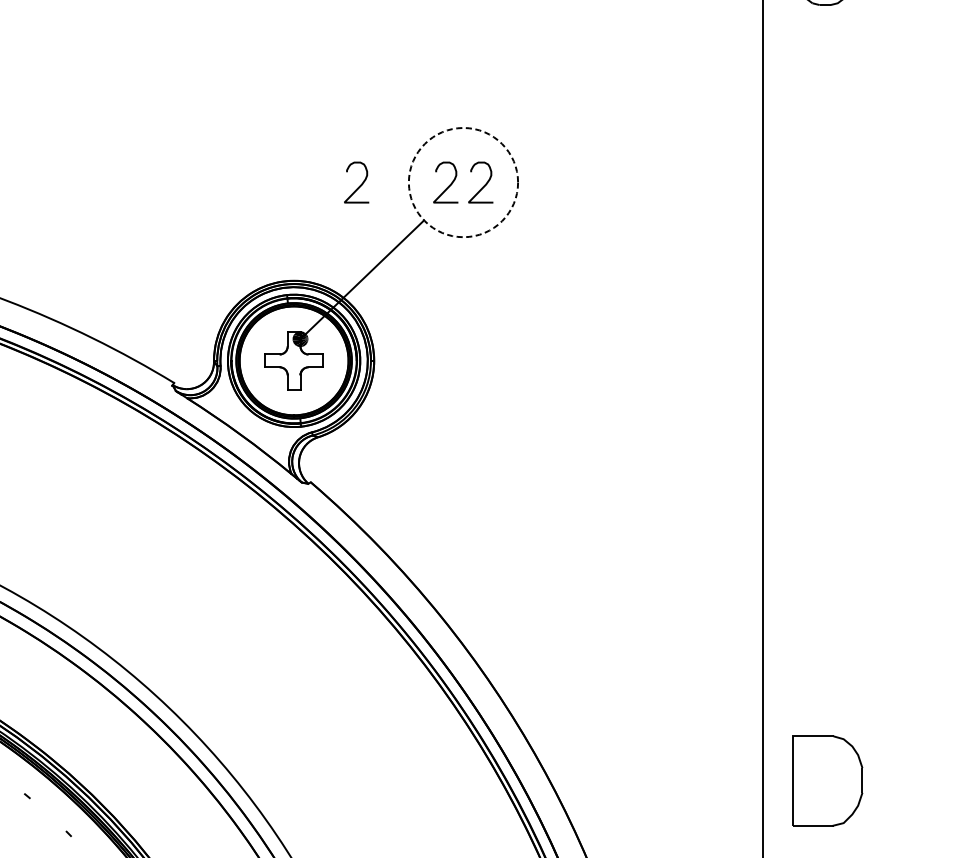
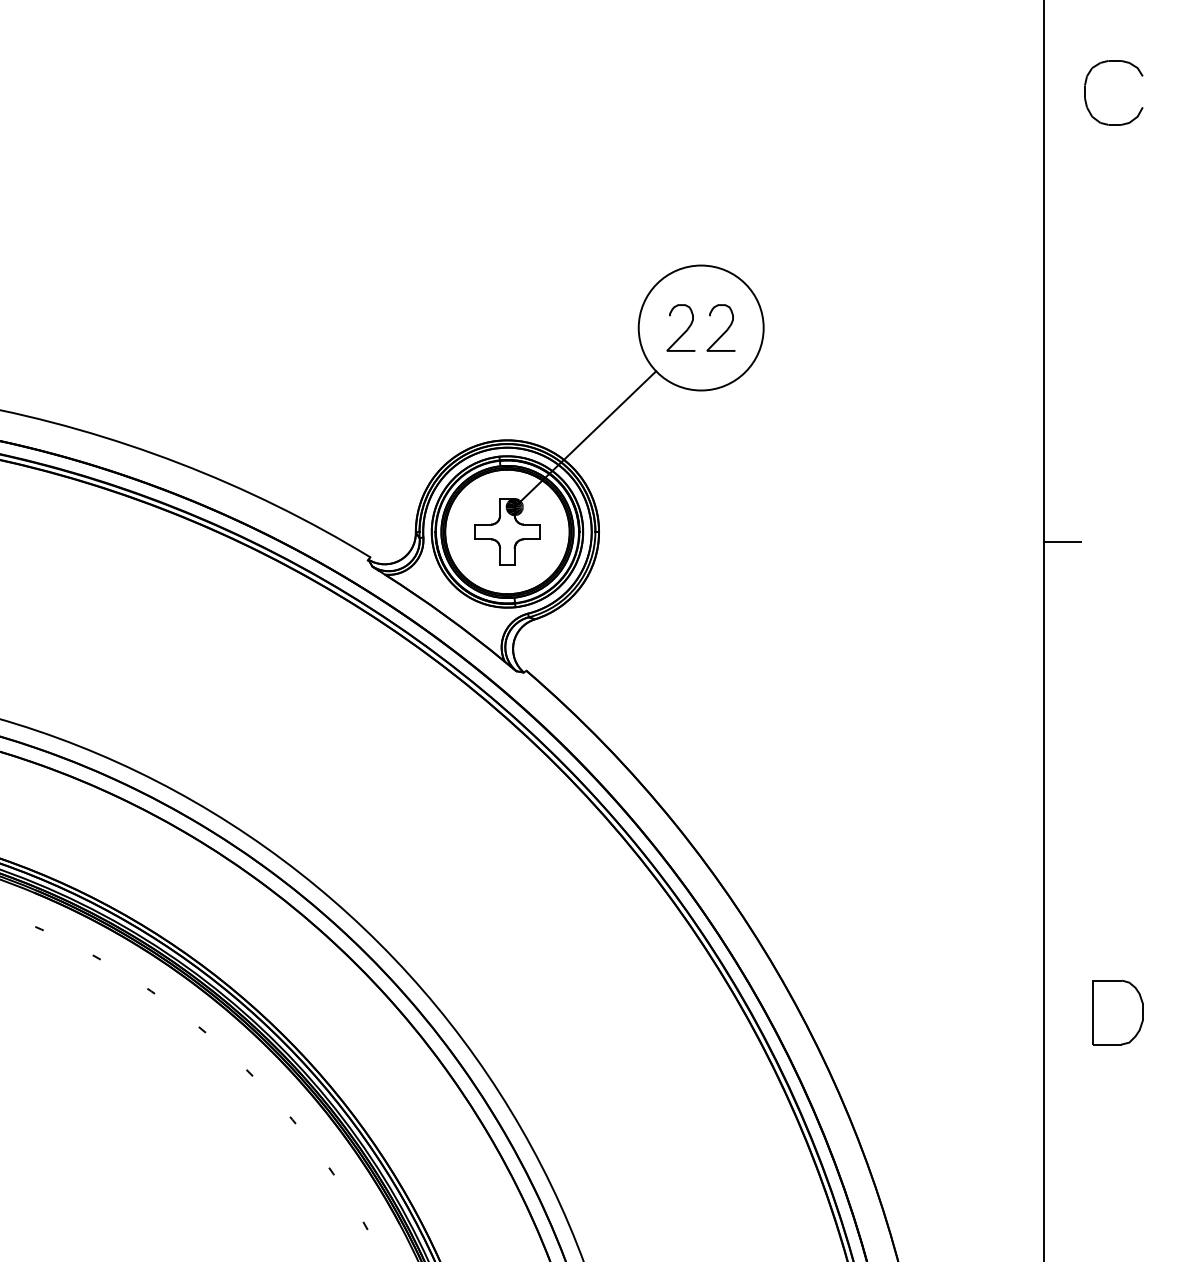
circle: (462, 182) -> (700, 327), dashed -> solid
curve: (359, 185) -> (582, 331), removed
line: (778, 369) -> (1061, 541), added
part: (827, 780) -> (1117, 1012), size x0.62

